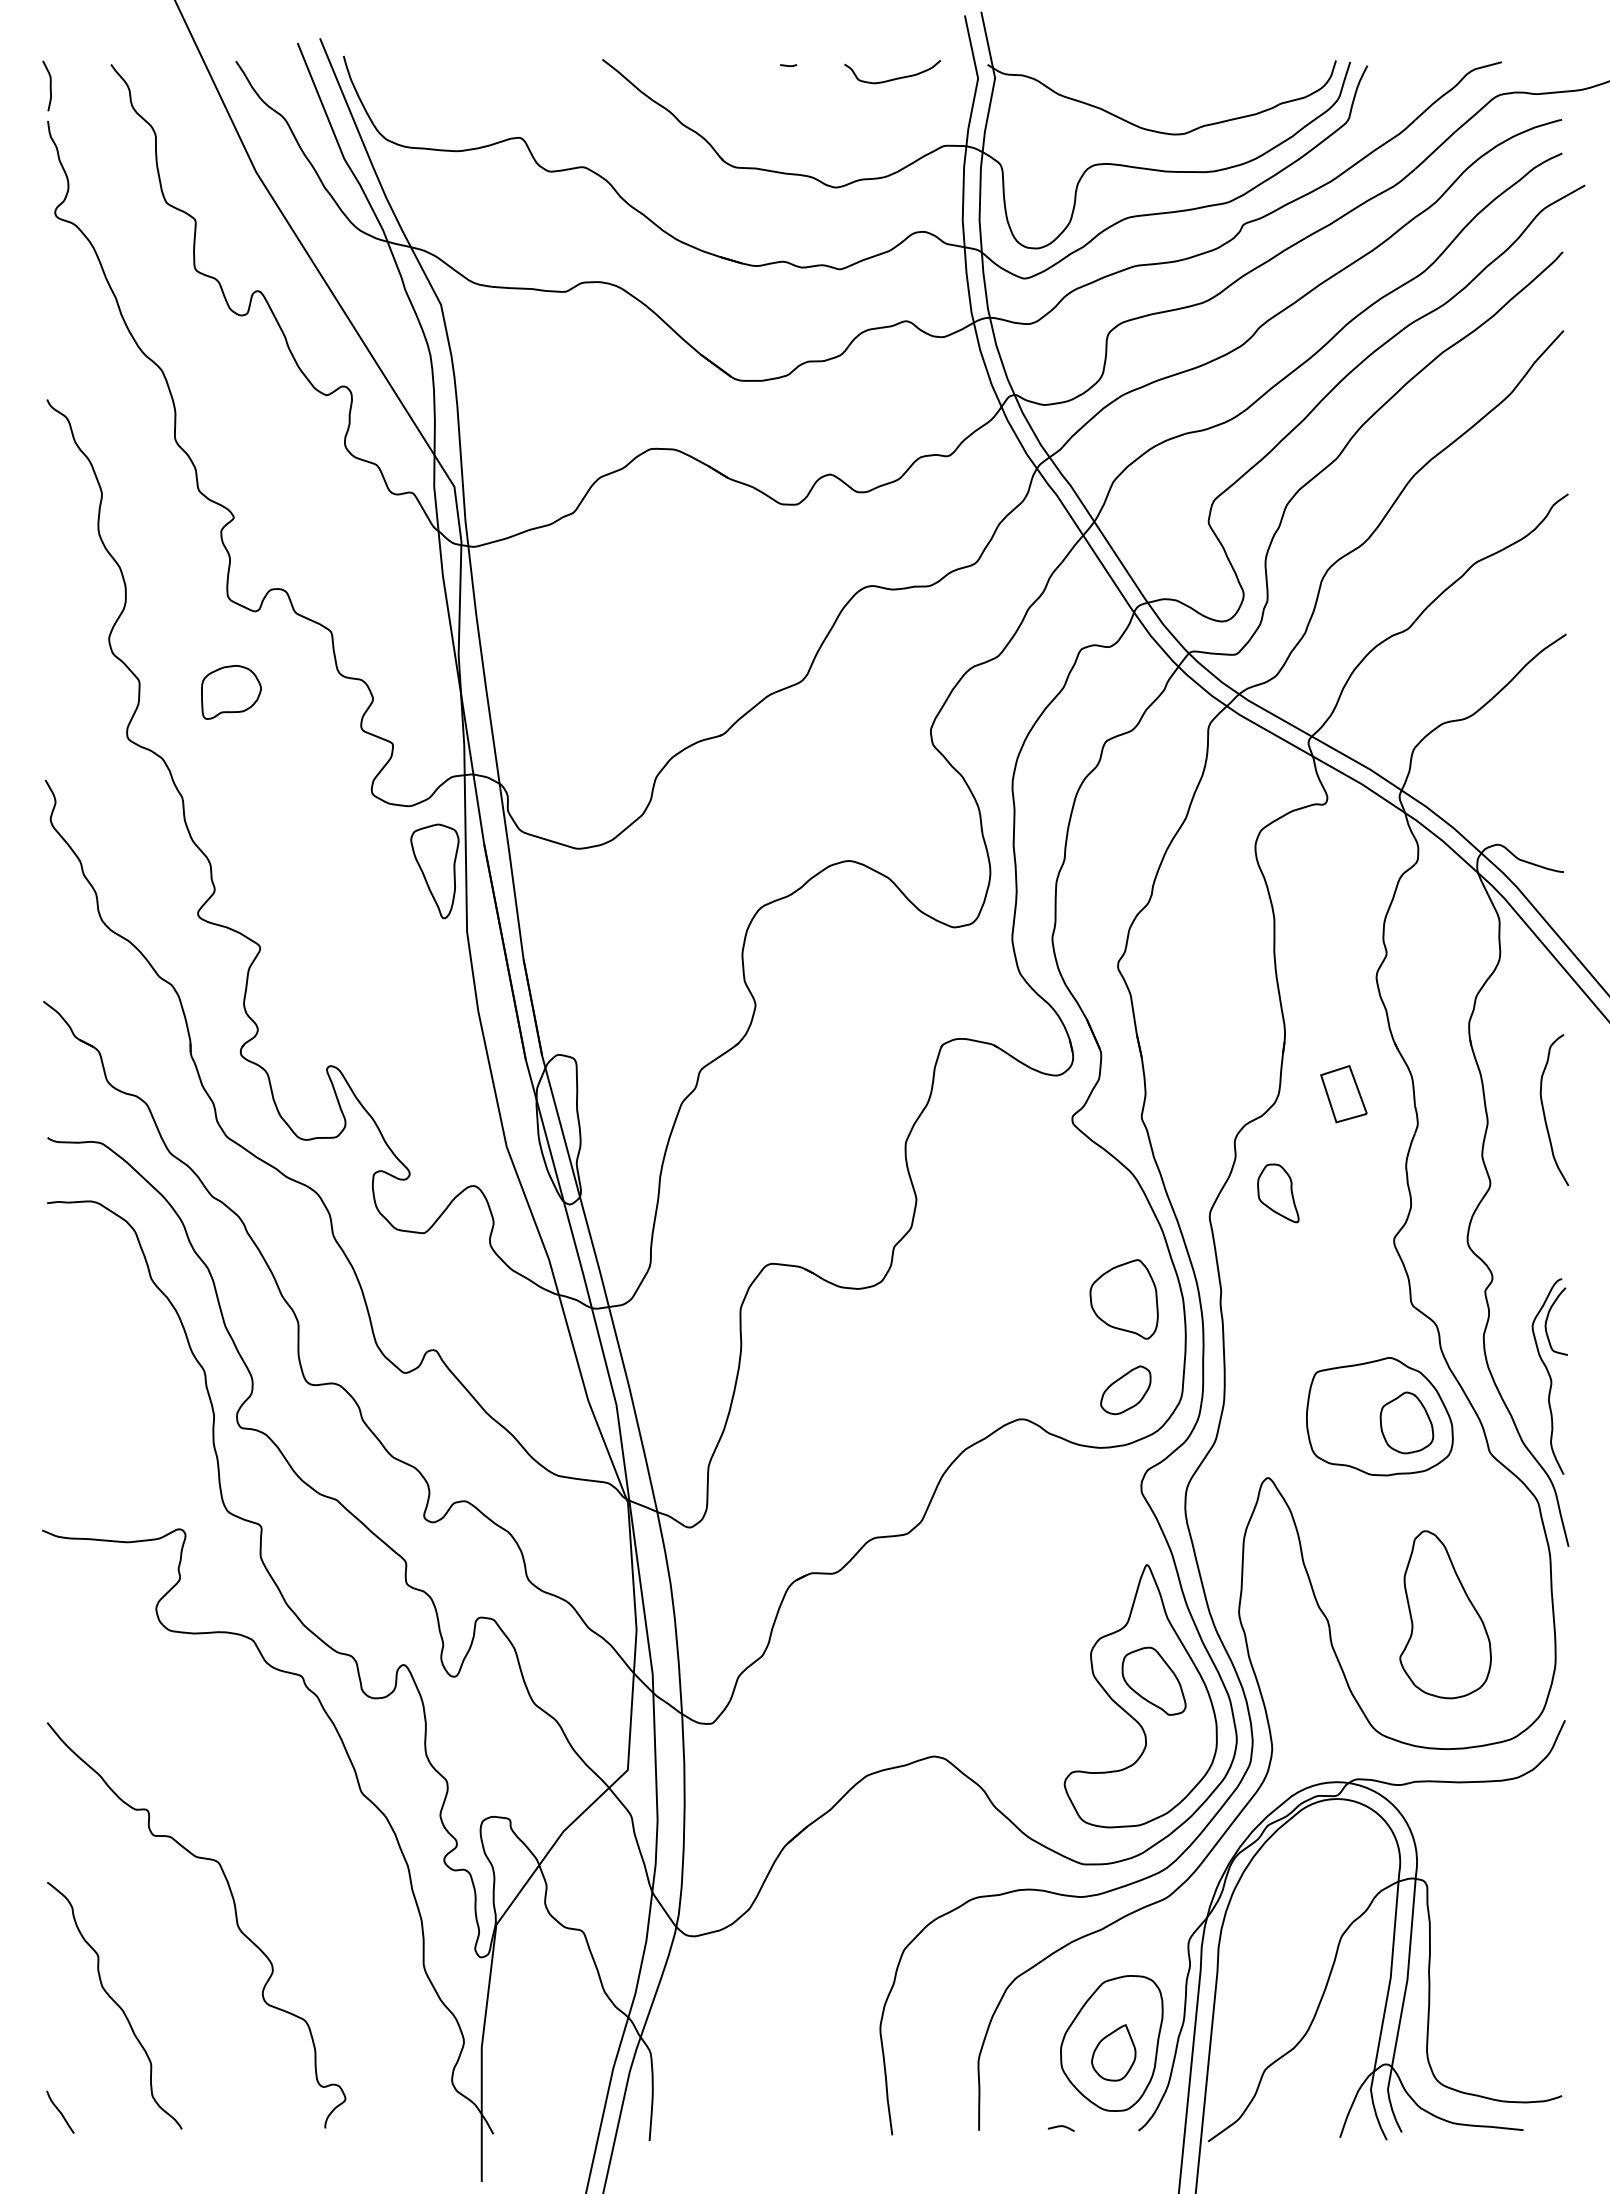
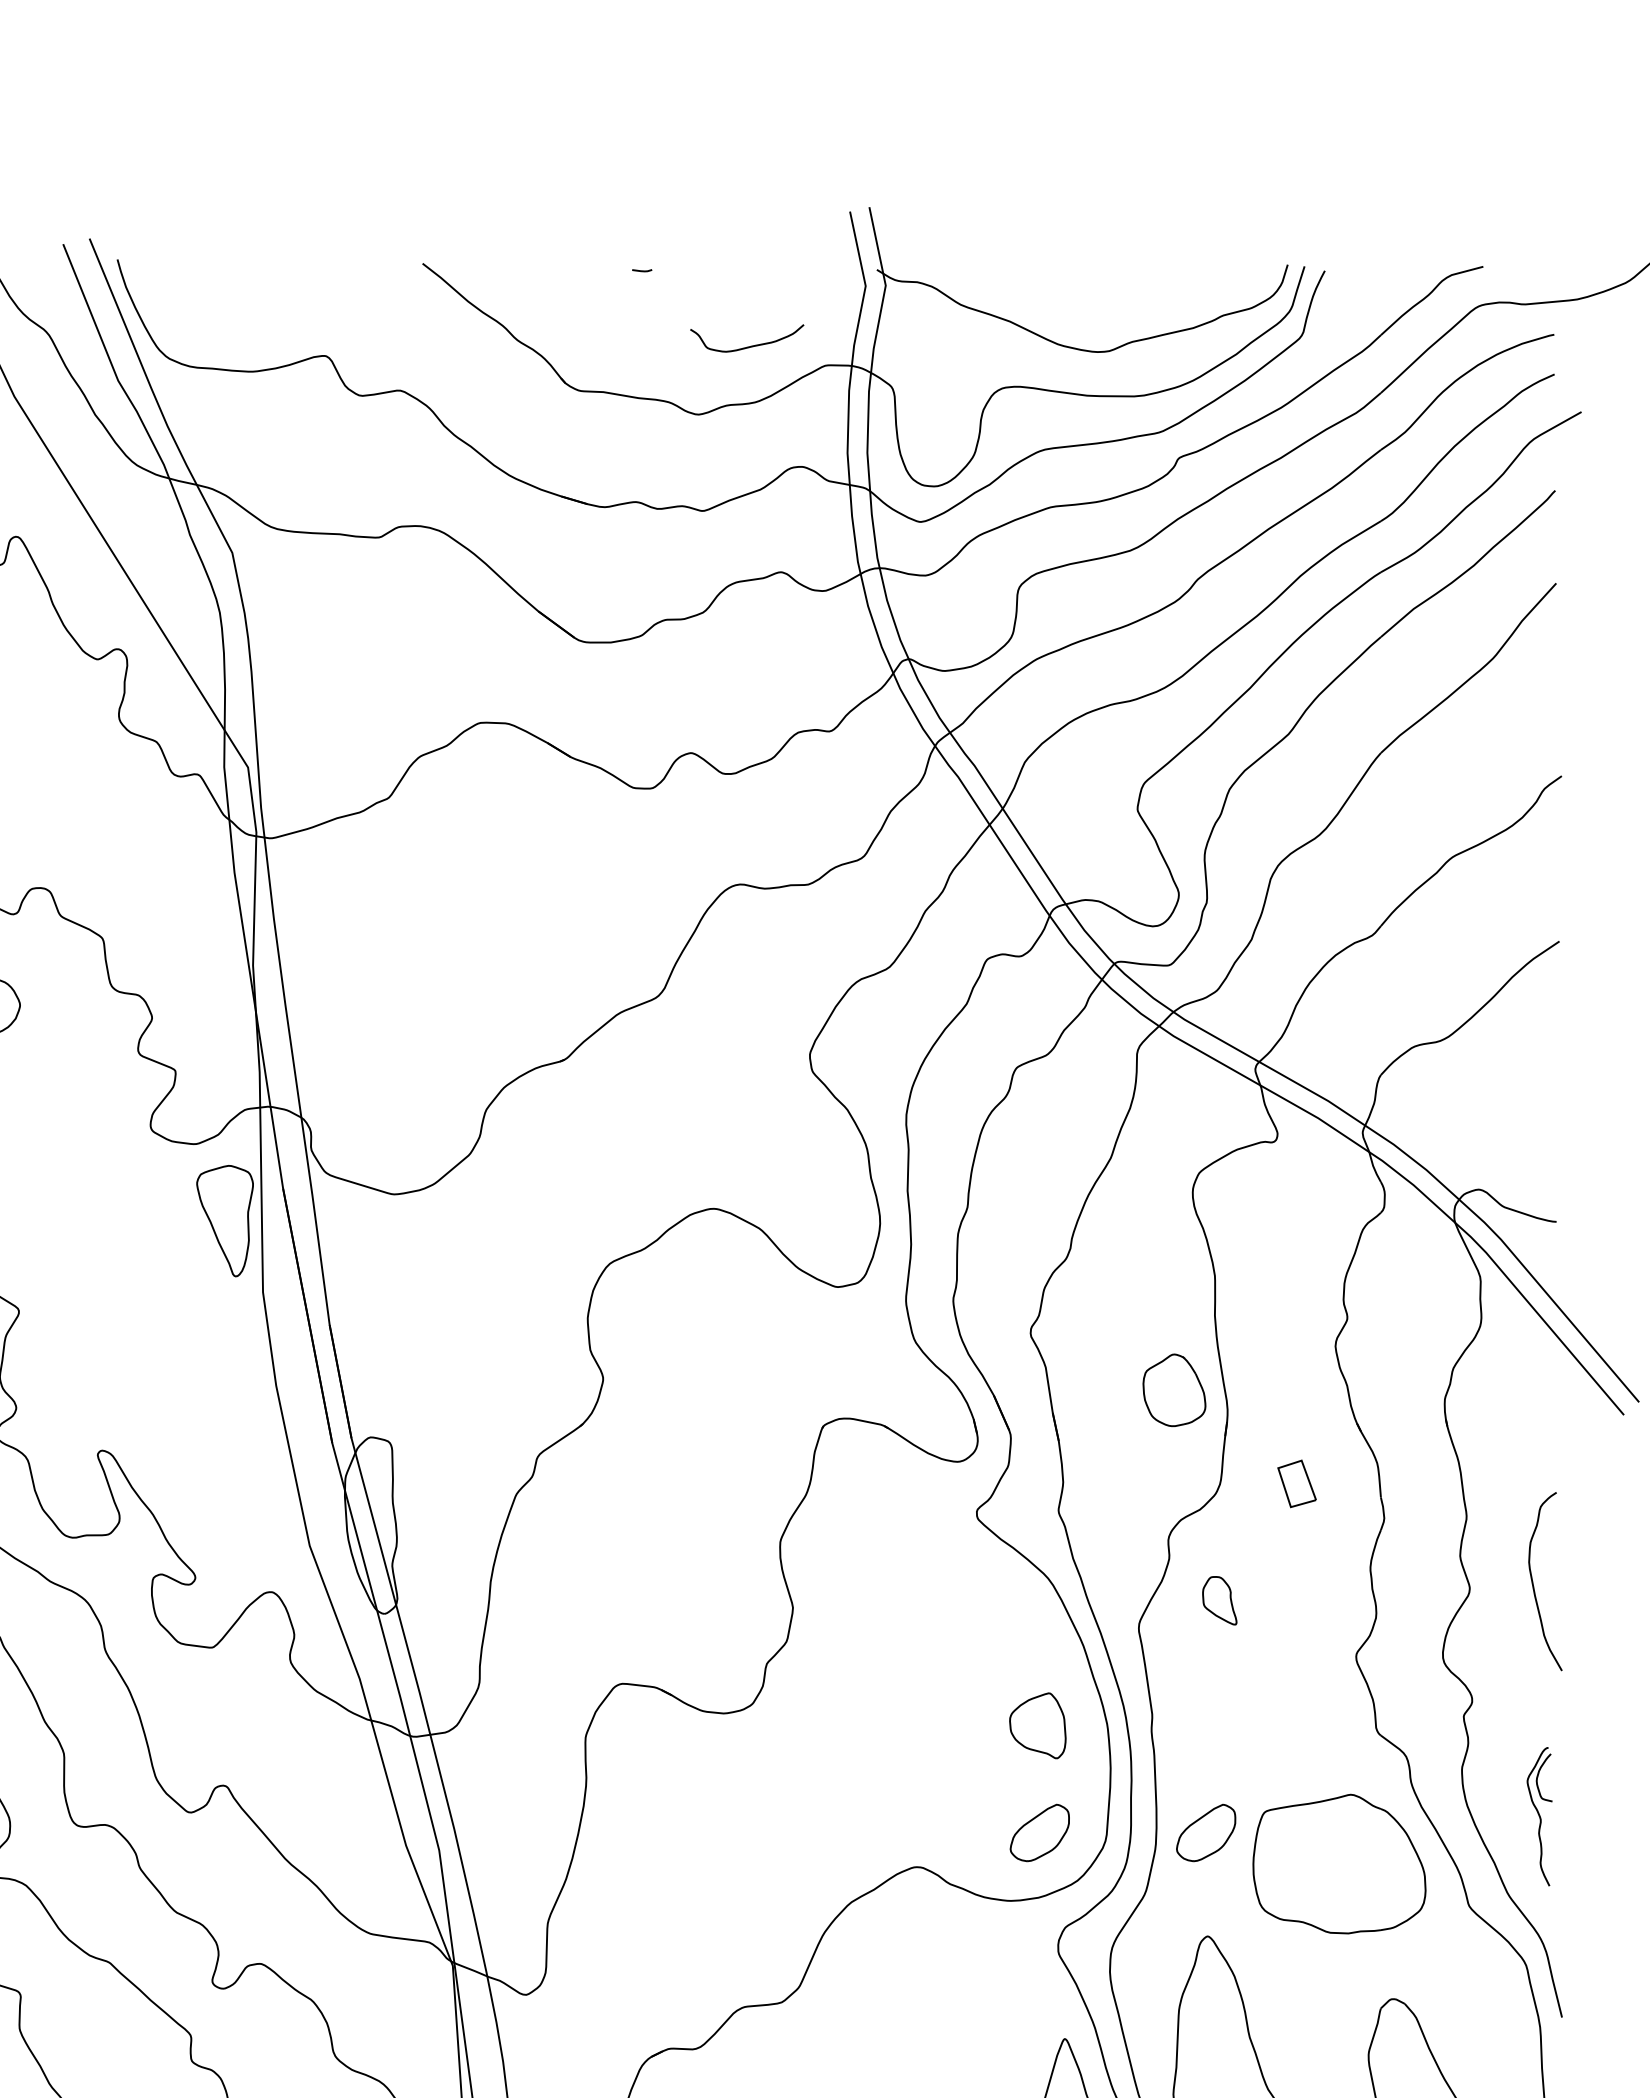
curve: (893, 78) -> (748, 346), moved
part: (1343, 1094) -> (1296, 1484), size x0.7
curve: (1544, 1109) -> (1533, 1580), moved
part: (1278, 1193) -> (1219, 1600), size x0.7
part: (1123, 1299) -> (1037, 1725), size x0.7
part: (1549, 1376) -> (1539, 1816), size x0.6
part: (1266, 1390) -> (1205, 1833), added
part: (1406, 1422) -> (1173, 1389), moved

